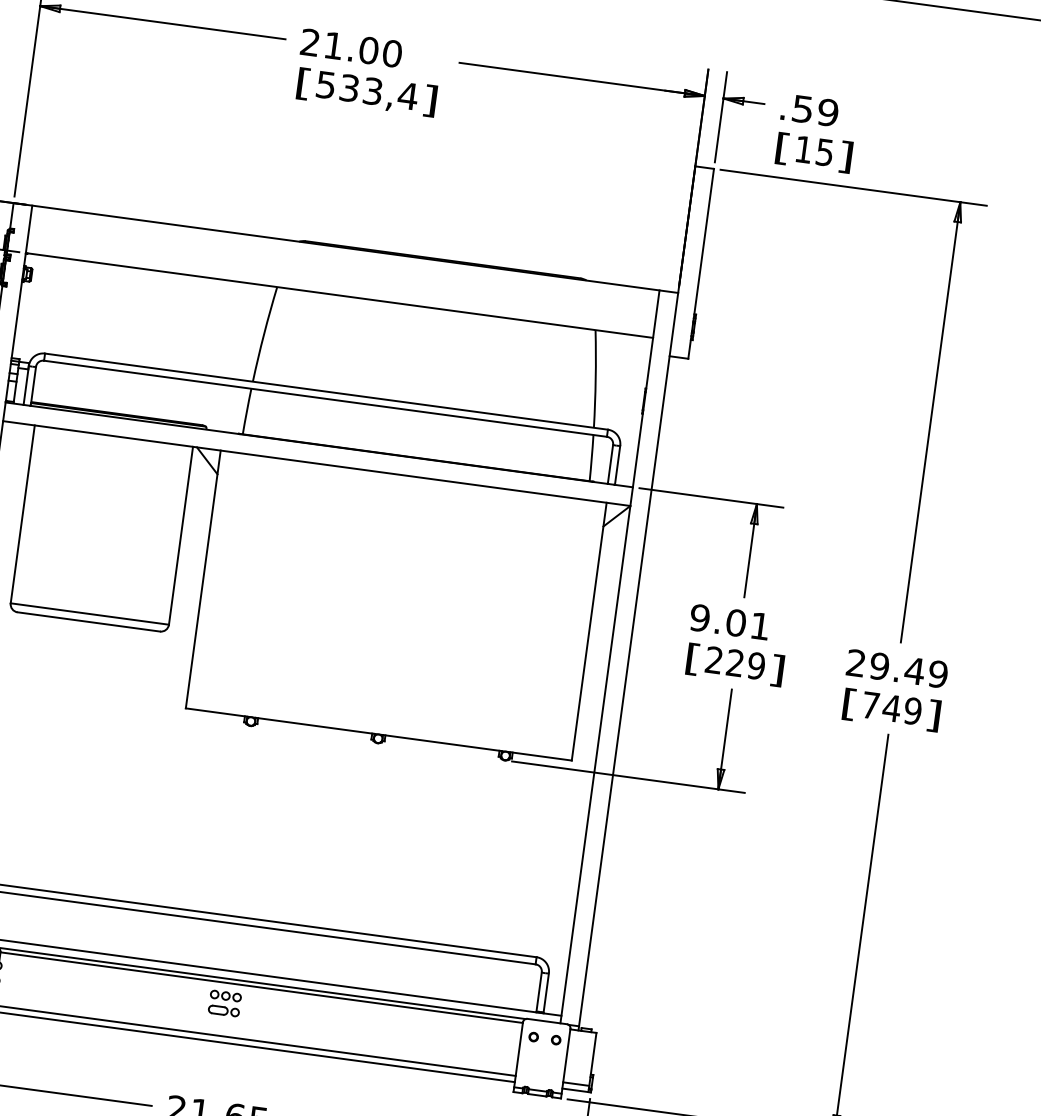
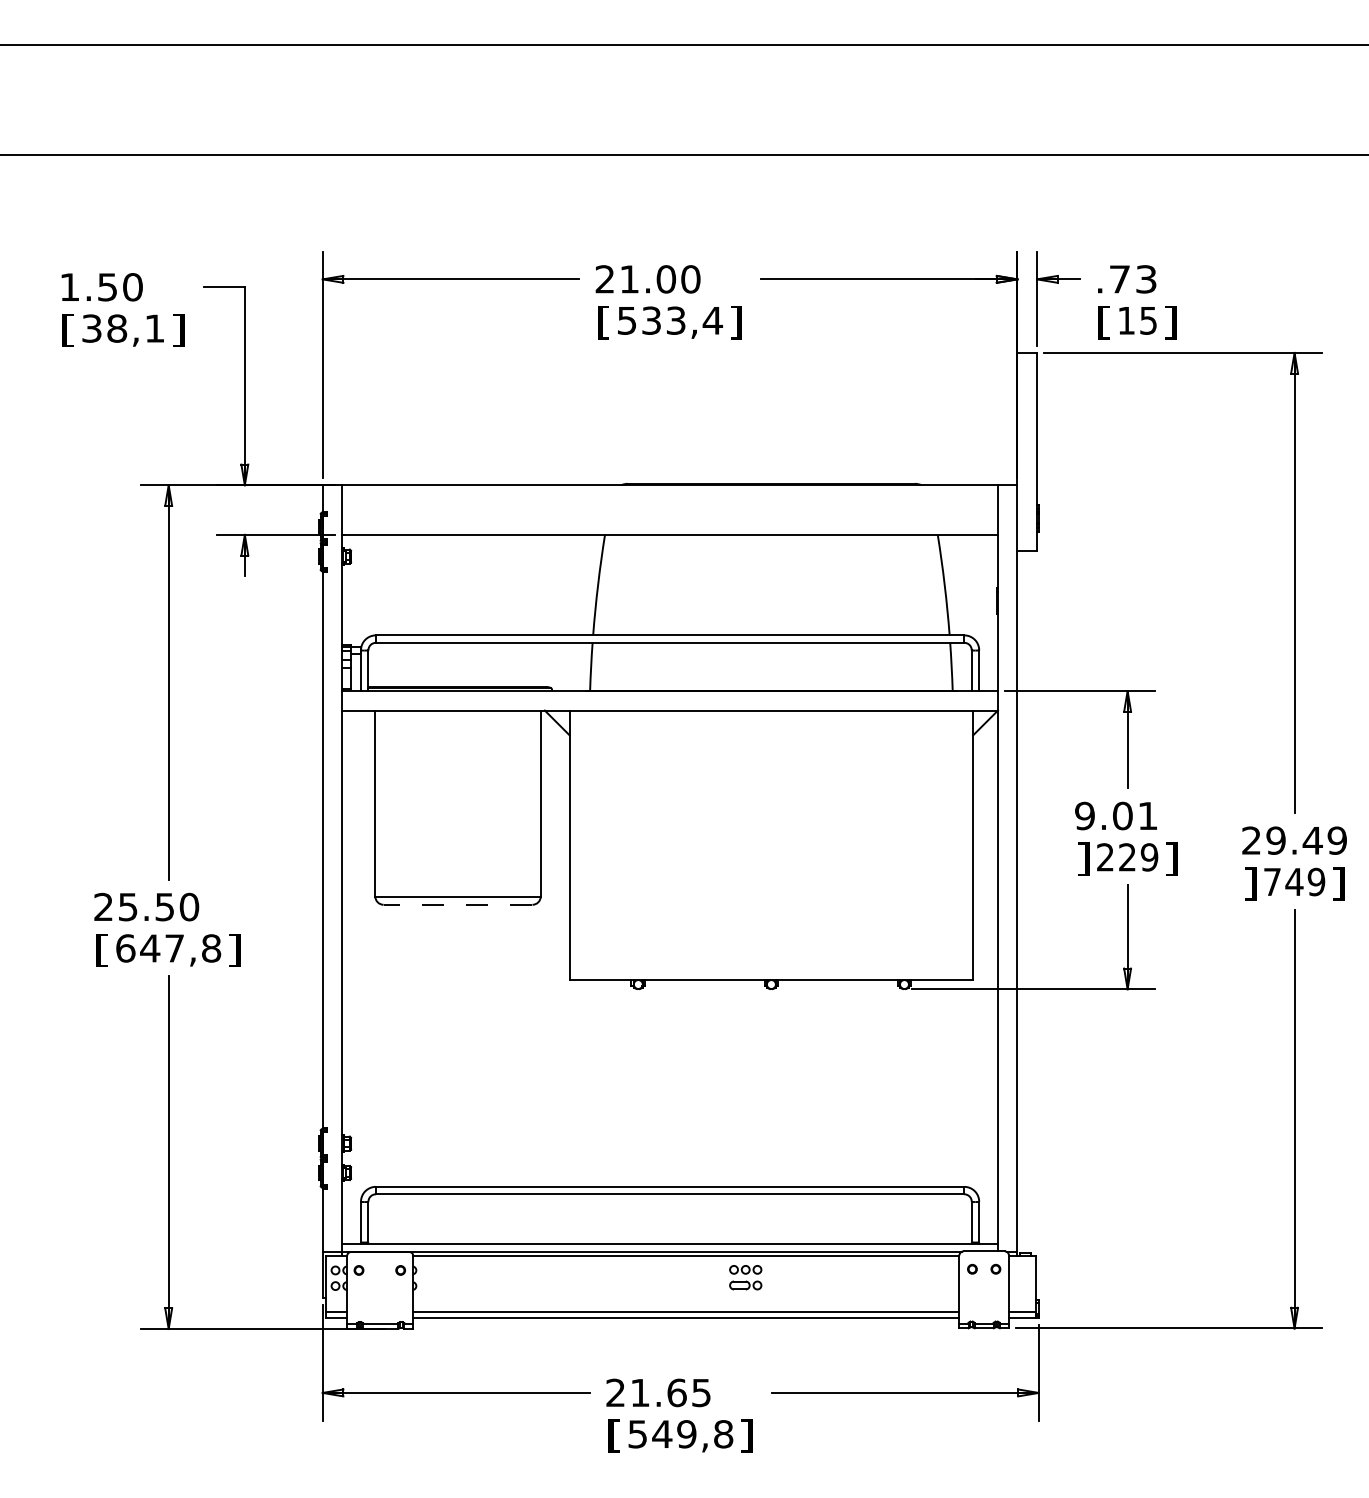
text: (815, 111) -> (1133, 279), .59 -> .73
line: (88, 621) -> (457, 904), solid -> dashed
text: (693, 658) -> (1083, 858), [ -> ]
text: (849, 704) -> (1250, 883), [ -> ]
part: (224, 1003) -> (745, 1277), moved

